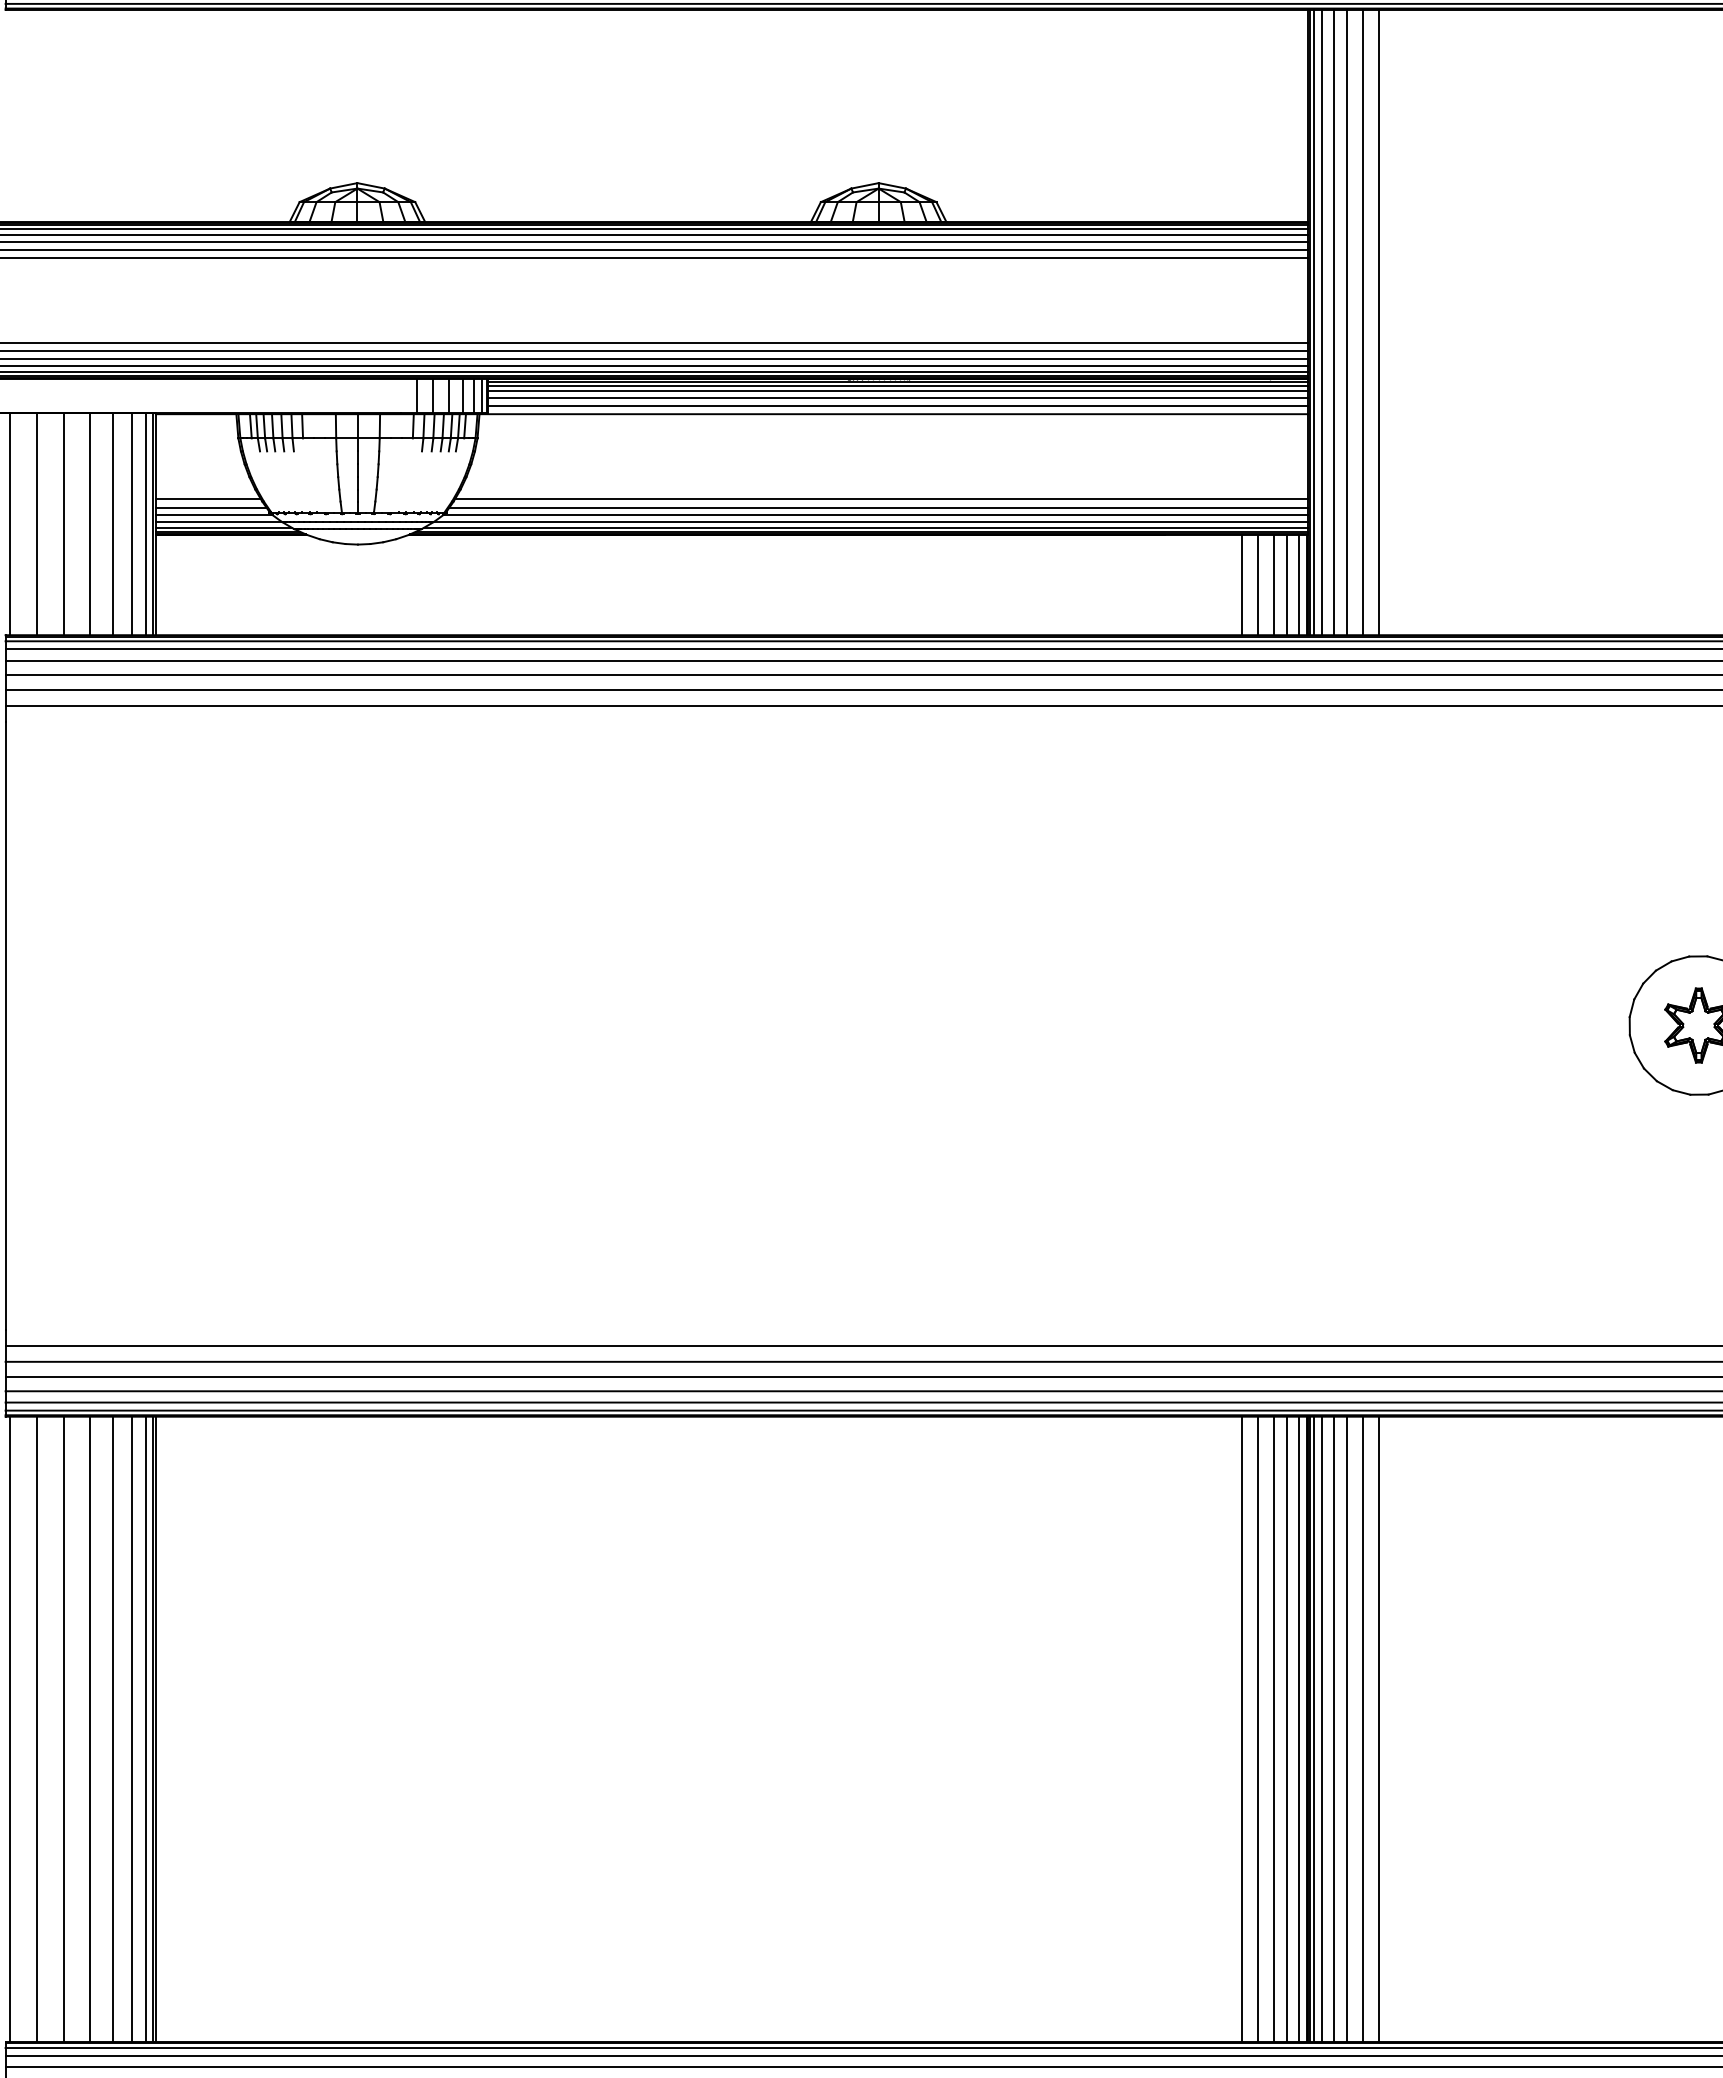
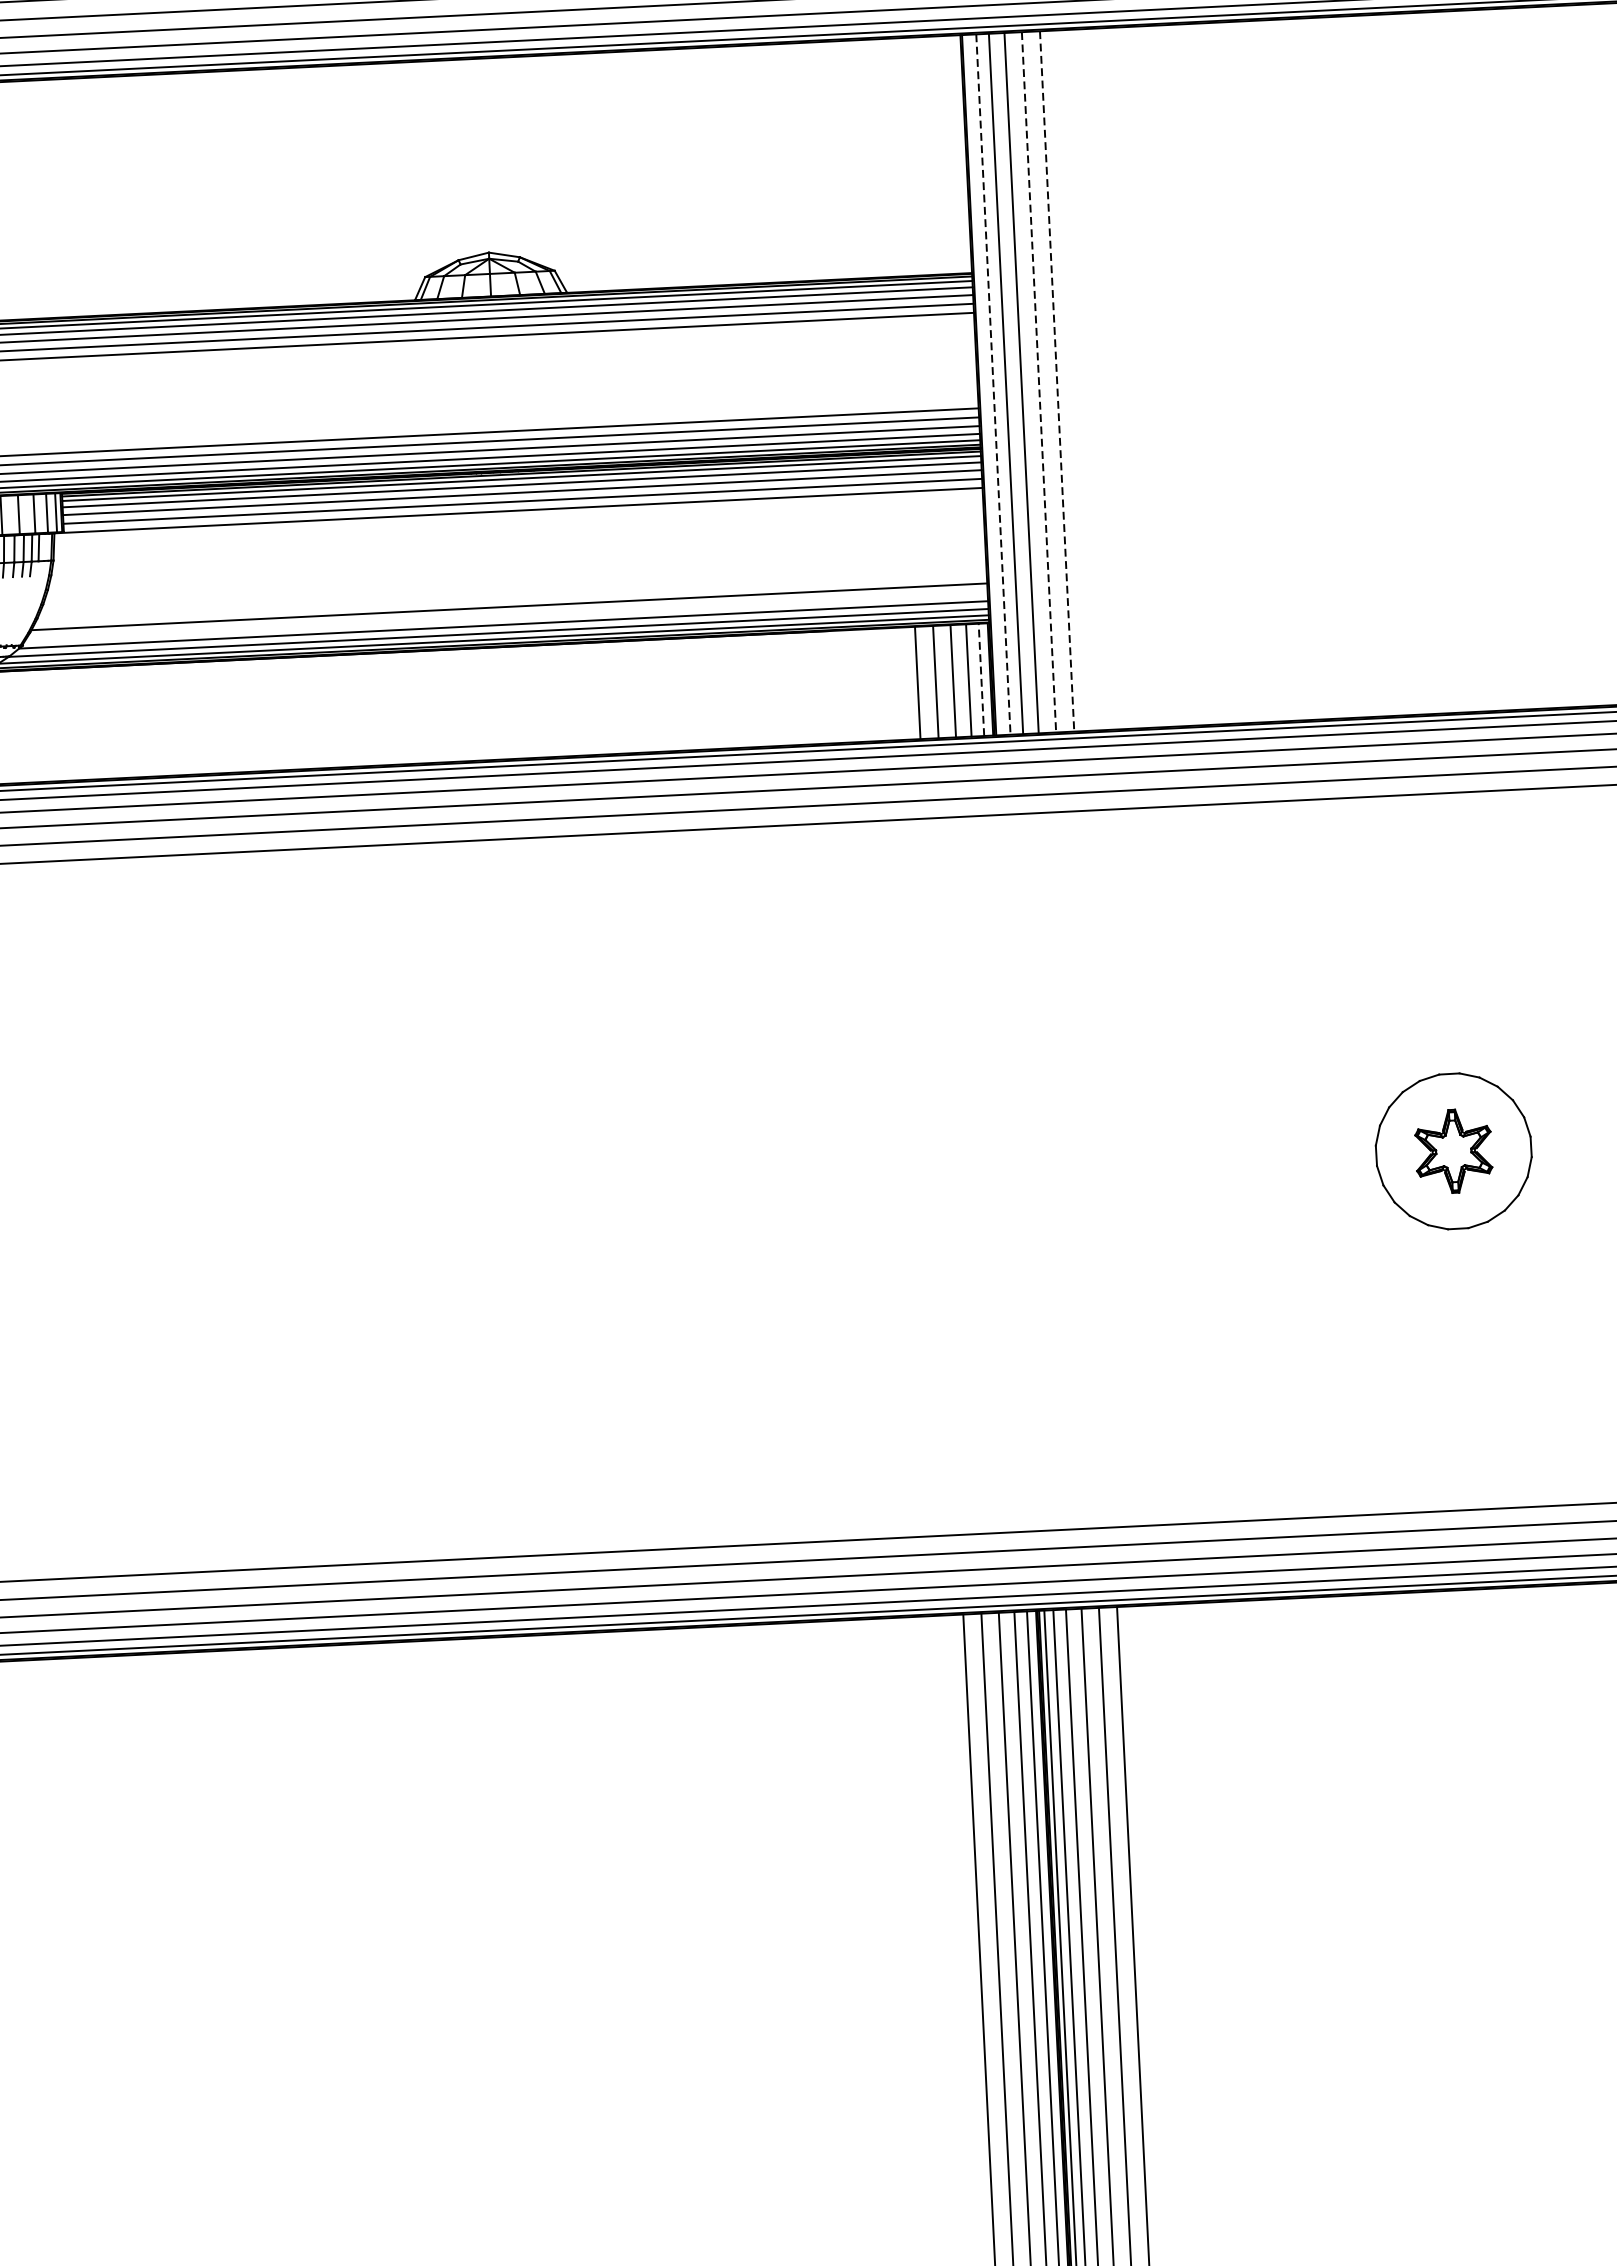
line: (1314, 322) -> (984, 384), removed
line: (1322, 322) -> (993, 384), solid -> dashed
line: (1362, 322) -> (1038, 382), solid -> dashed
line: (1379, 322) -> (1057, 381), solid -> dashed
line: (878, 507) -> (506, 615), removed
line: (1298, 584) -> (981, 679), solid -> dashed

